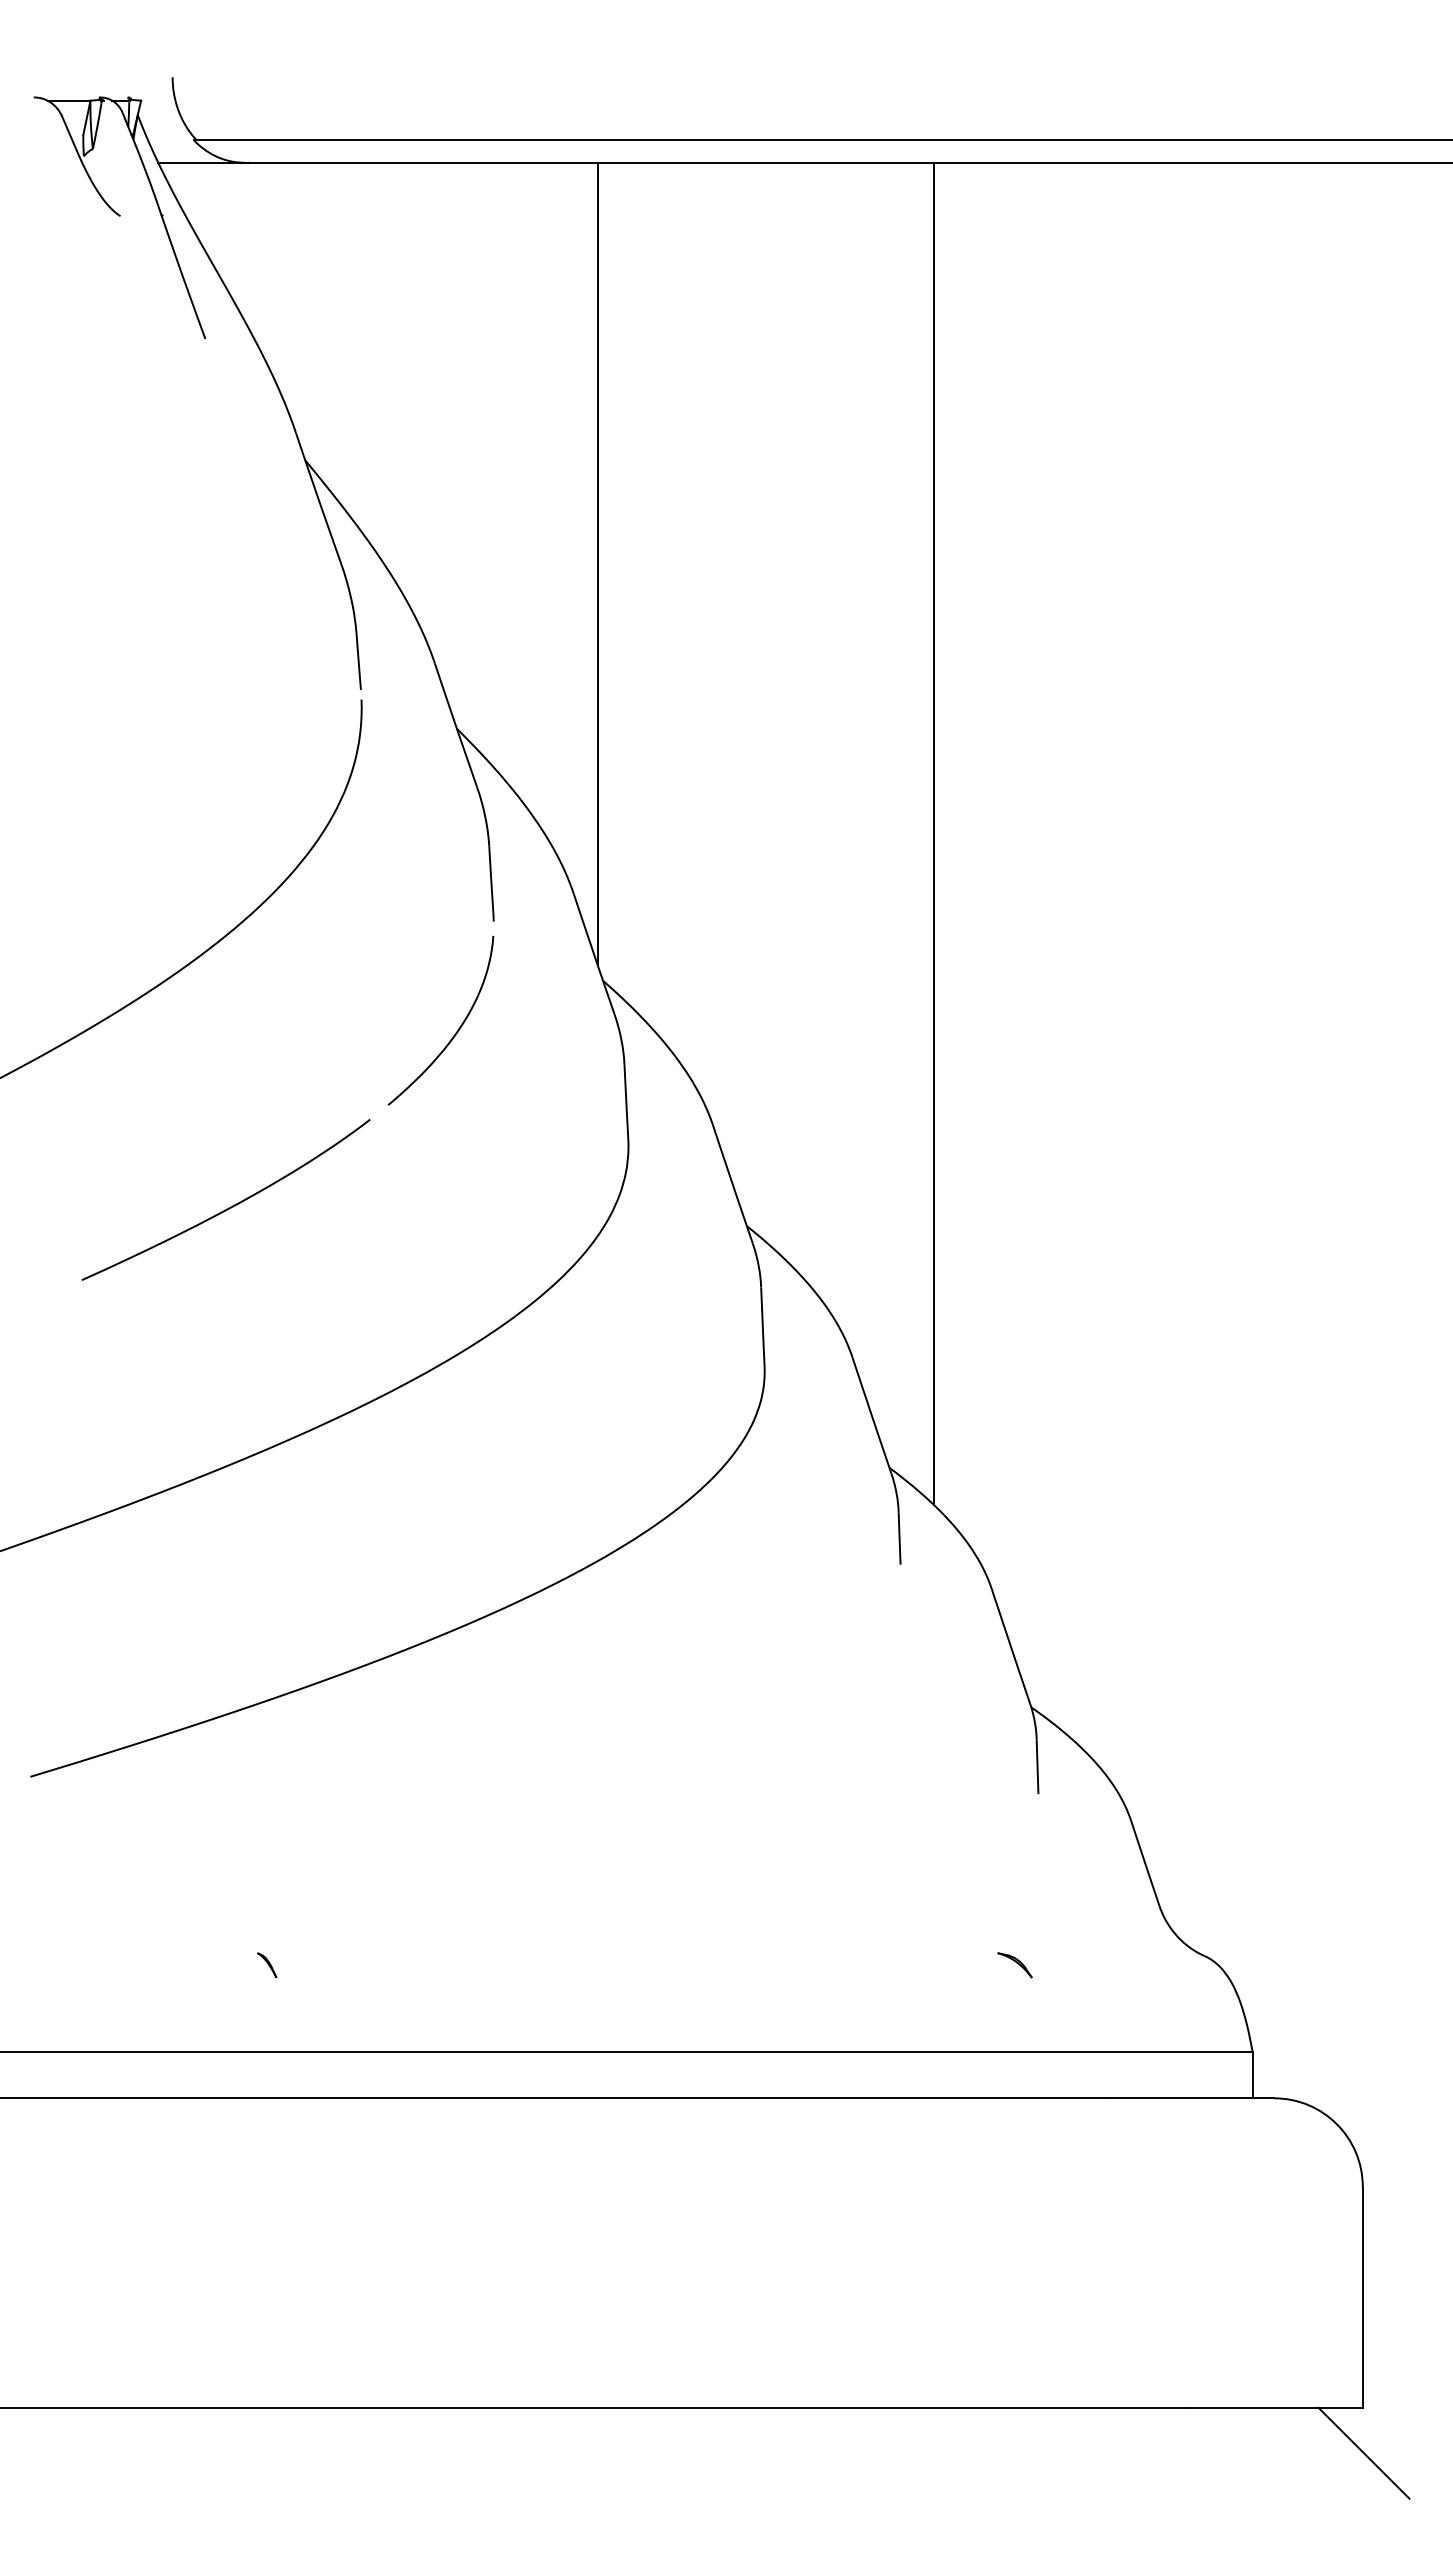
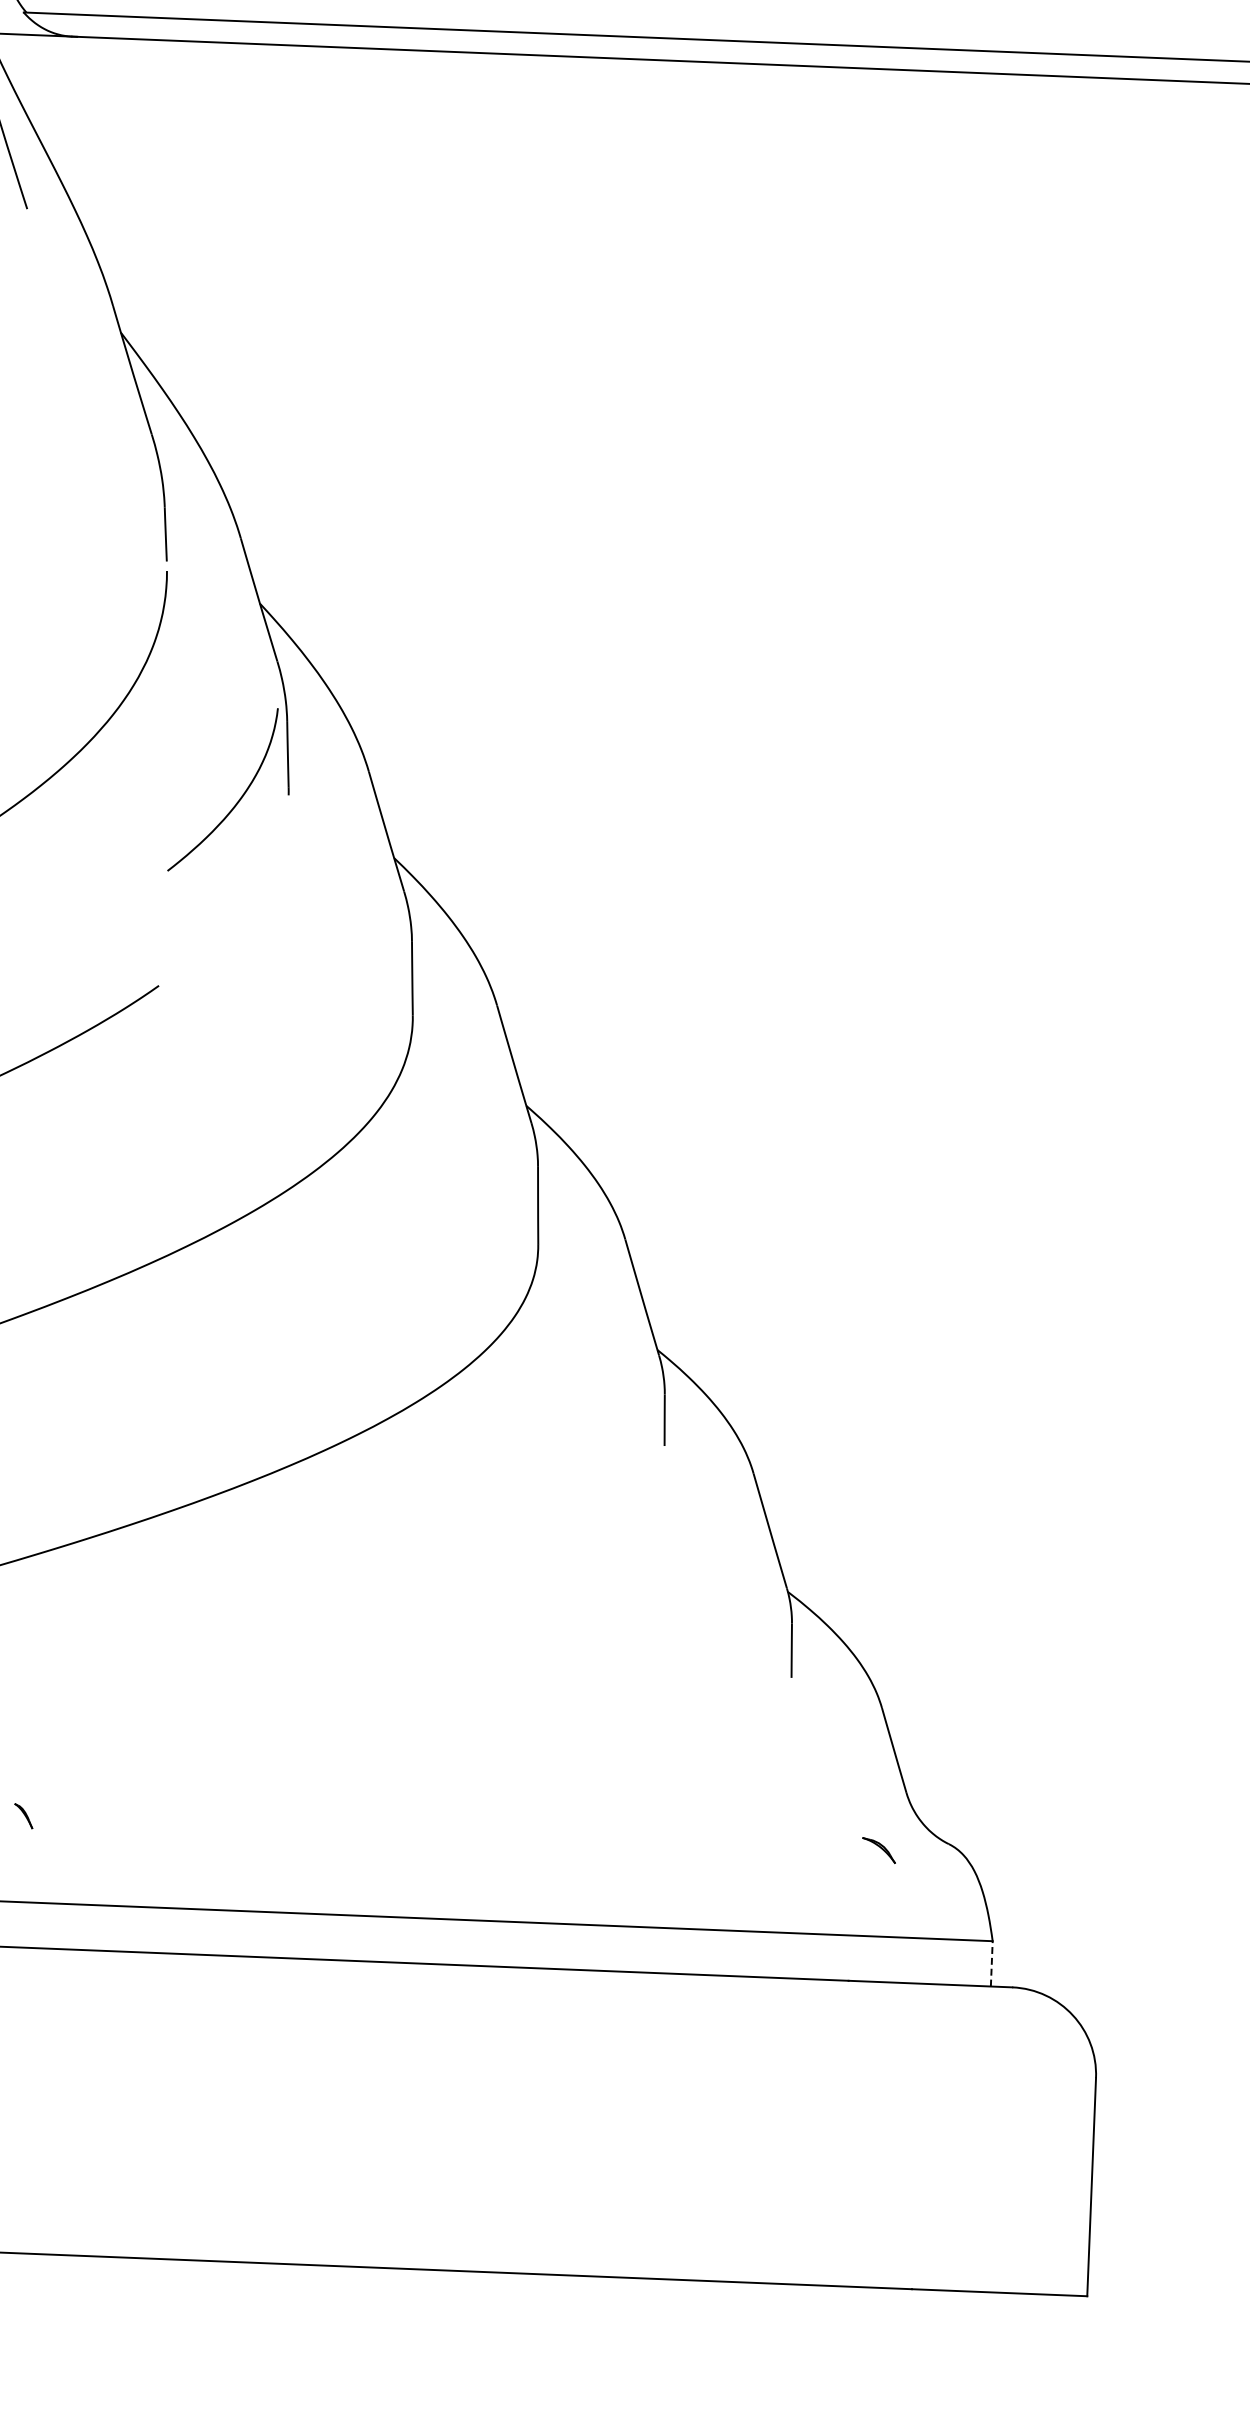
line: (597, 563) -> (405, 446), removed
line: (933, 833) -> (726, 725), removed
curve: (455, 1032) -> (236, 802), moved
part: (1014, 1965) -> (878, 1850), moved
line: (1252, 2075) -> (991, 1963), solid -> dashed
line: (1363, 2452) -> (1086, 2340), removed

